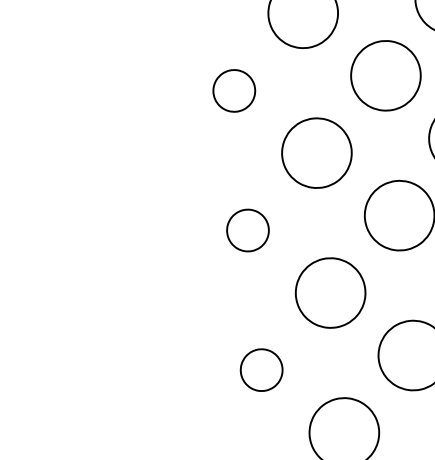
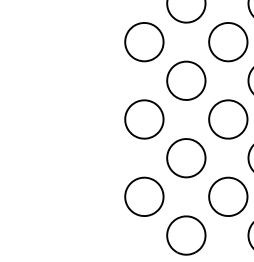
part: (234, 91) -> (144, 42), size x1.67
part: (248, 230) -> (144, 119), size x1.67
part: (261, 369) -> (144, 196), size x1.67

